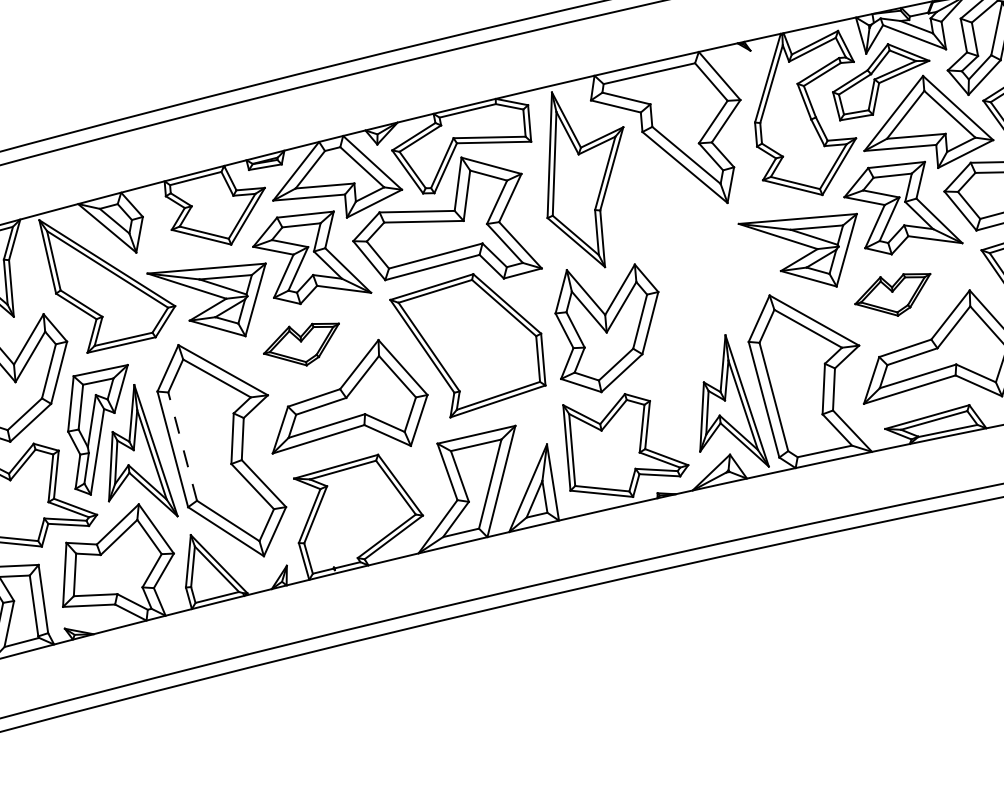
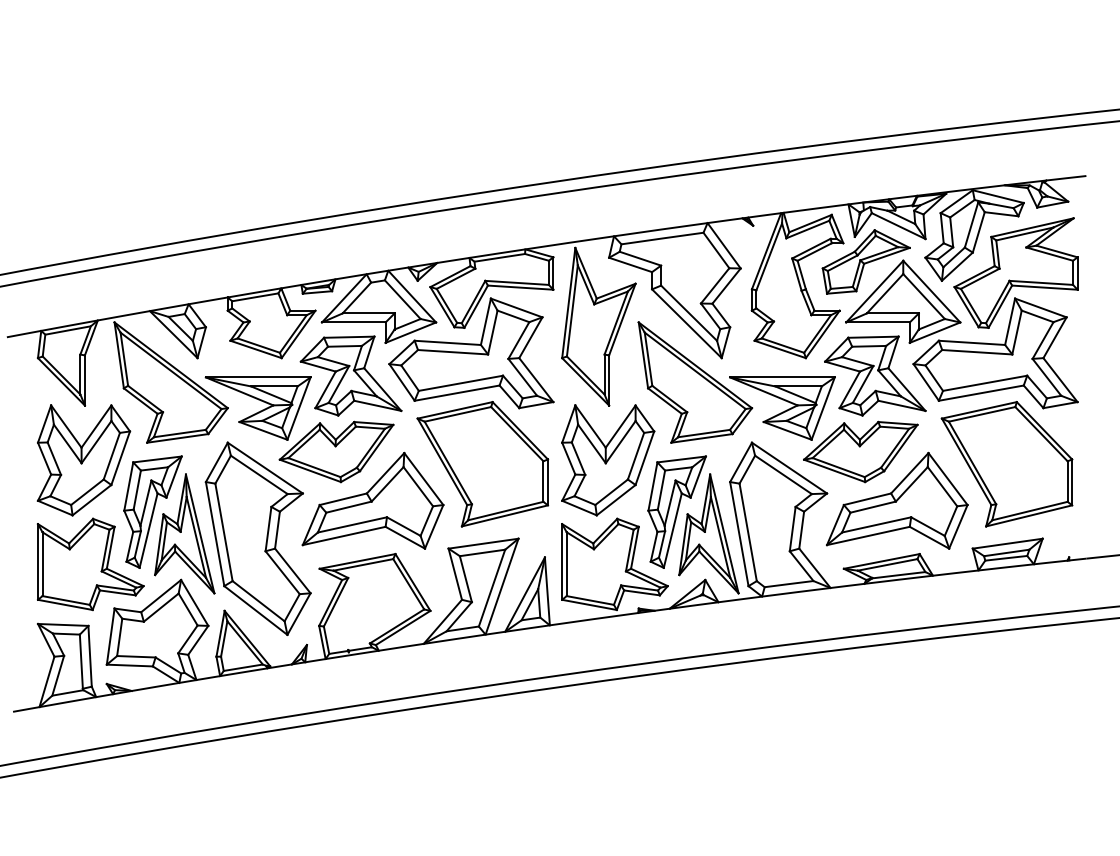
part: (700, 232) -> (695, 382), added
part: (892, 295) -> (860, 451), size x1.67
part: (301, 344) -> (336, 451), size x1.67
part: (691, 380) -> (676, 511), added
line: (182, 445) -> (223, 531), dashed -> solid

